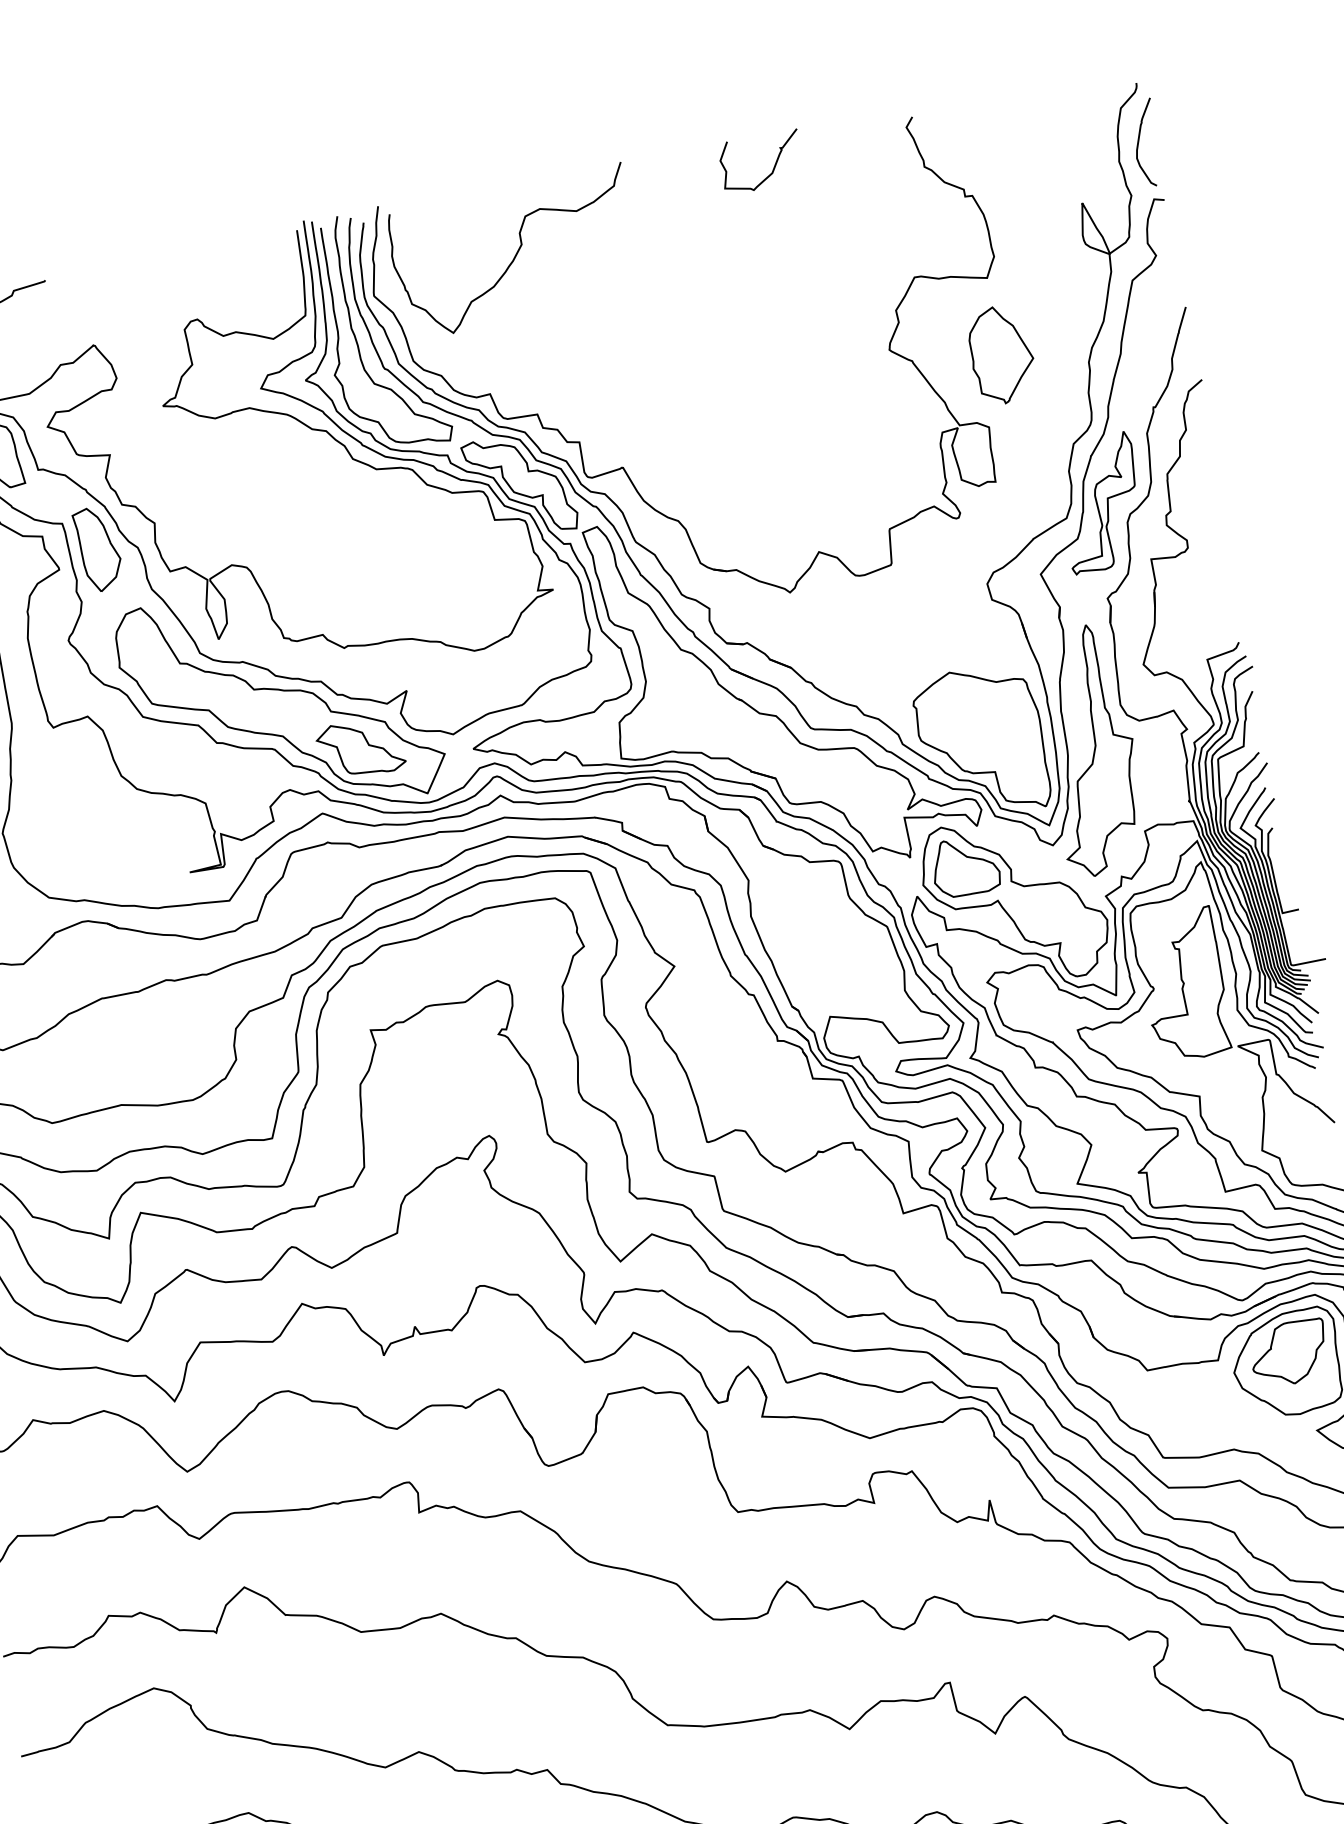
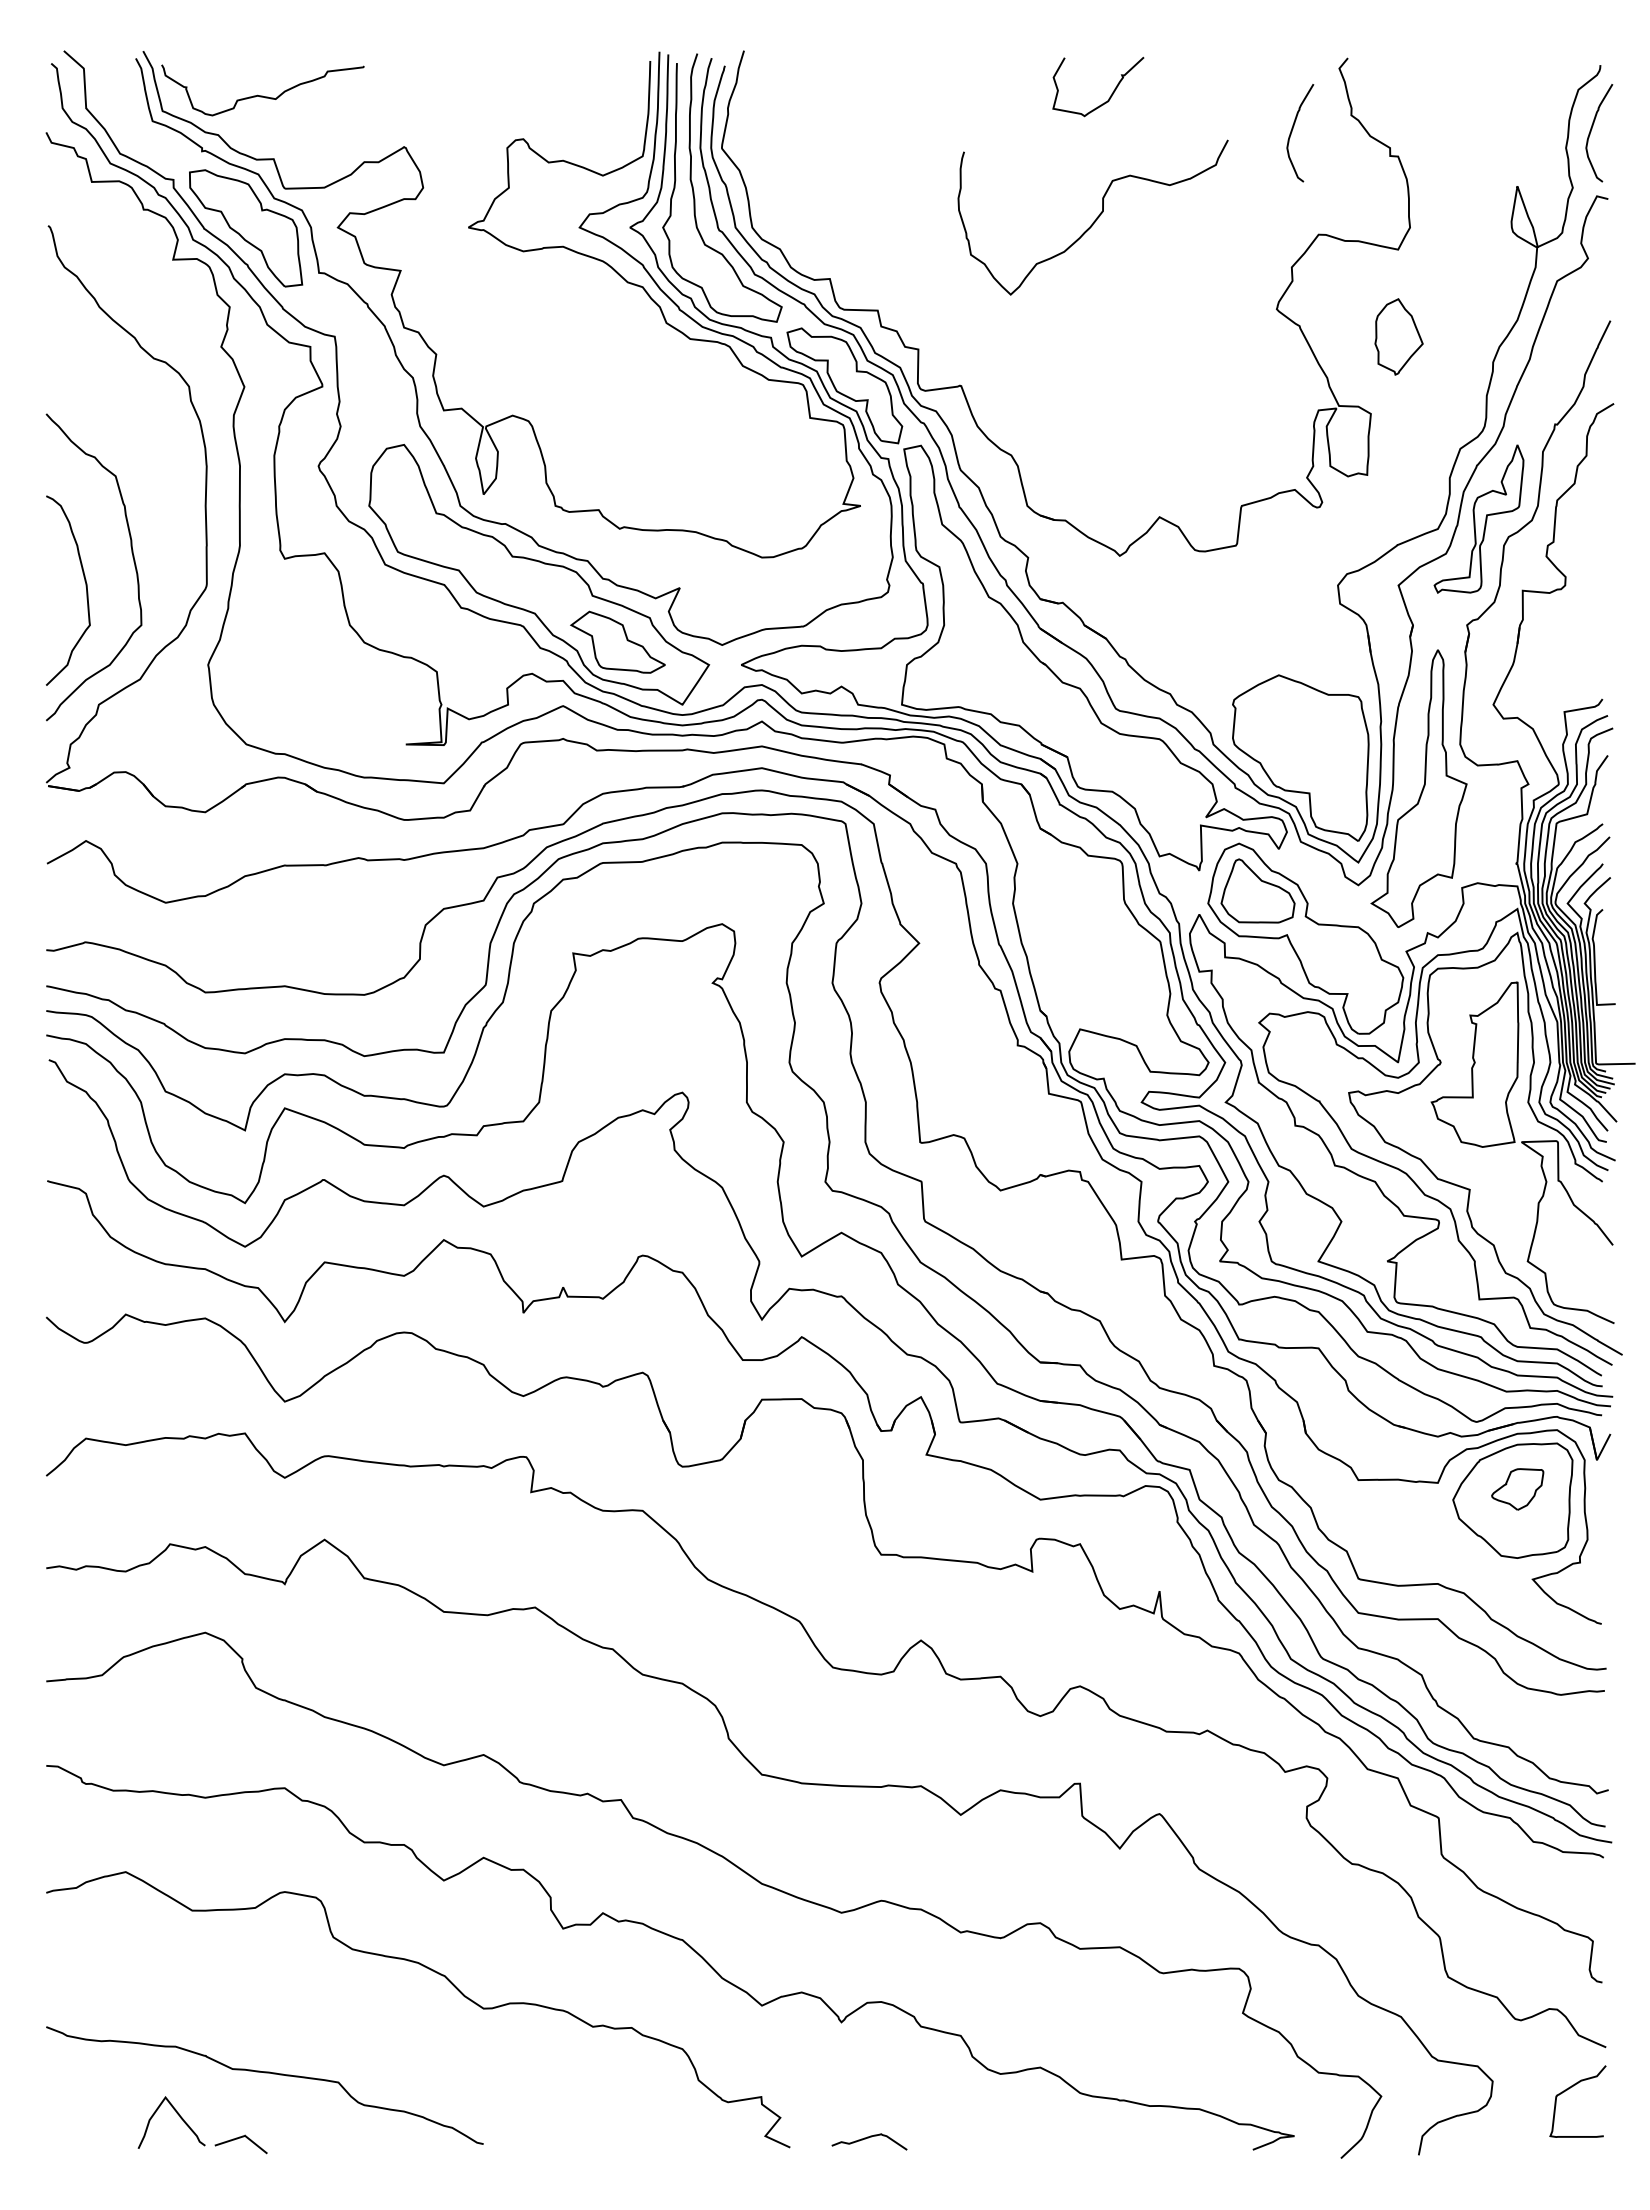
curve: (774, 165) -> (1111, 93), moved
curve: (875, 188) -> (1293, 129), added
curve: (516, 253) -> (1095, 219), moved
part: (1001, 354) -> (1398, 336), size x0.7
part: (98, 548) -> (369, 371), removed
part: (1289, 1353) -> (1517, 1489), size x0.6

